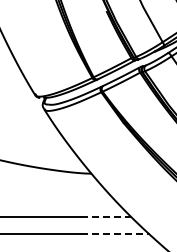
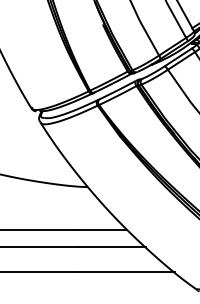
line: (106, 217) -> (102, 230), dashed -> solid
line: (116, 233) -> (112, 246), dashed -> solid

